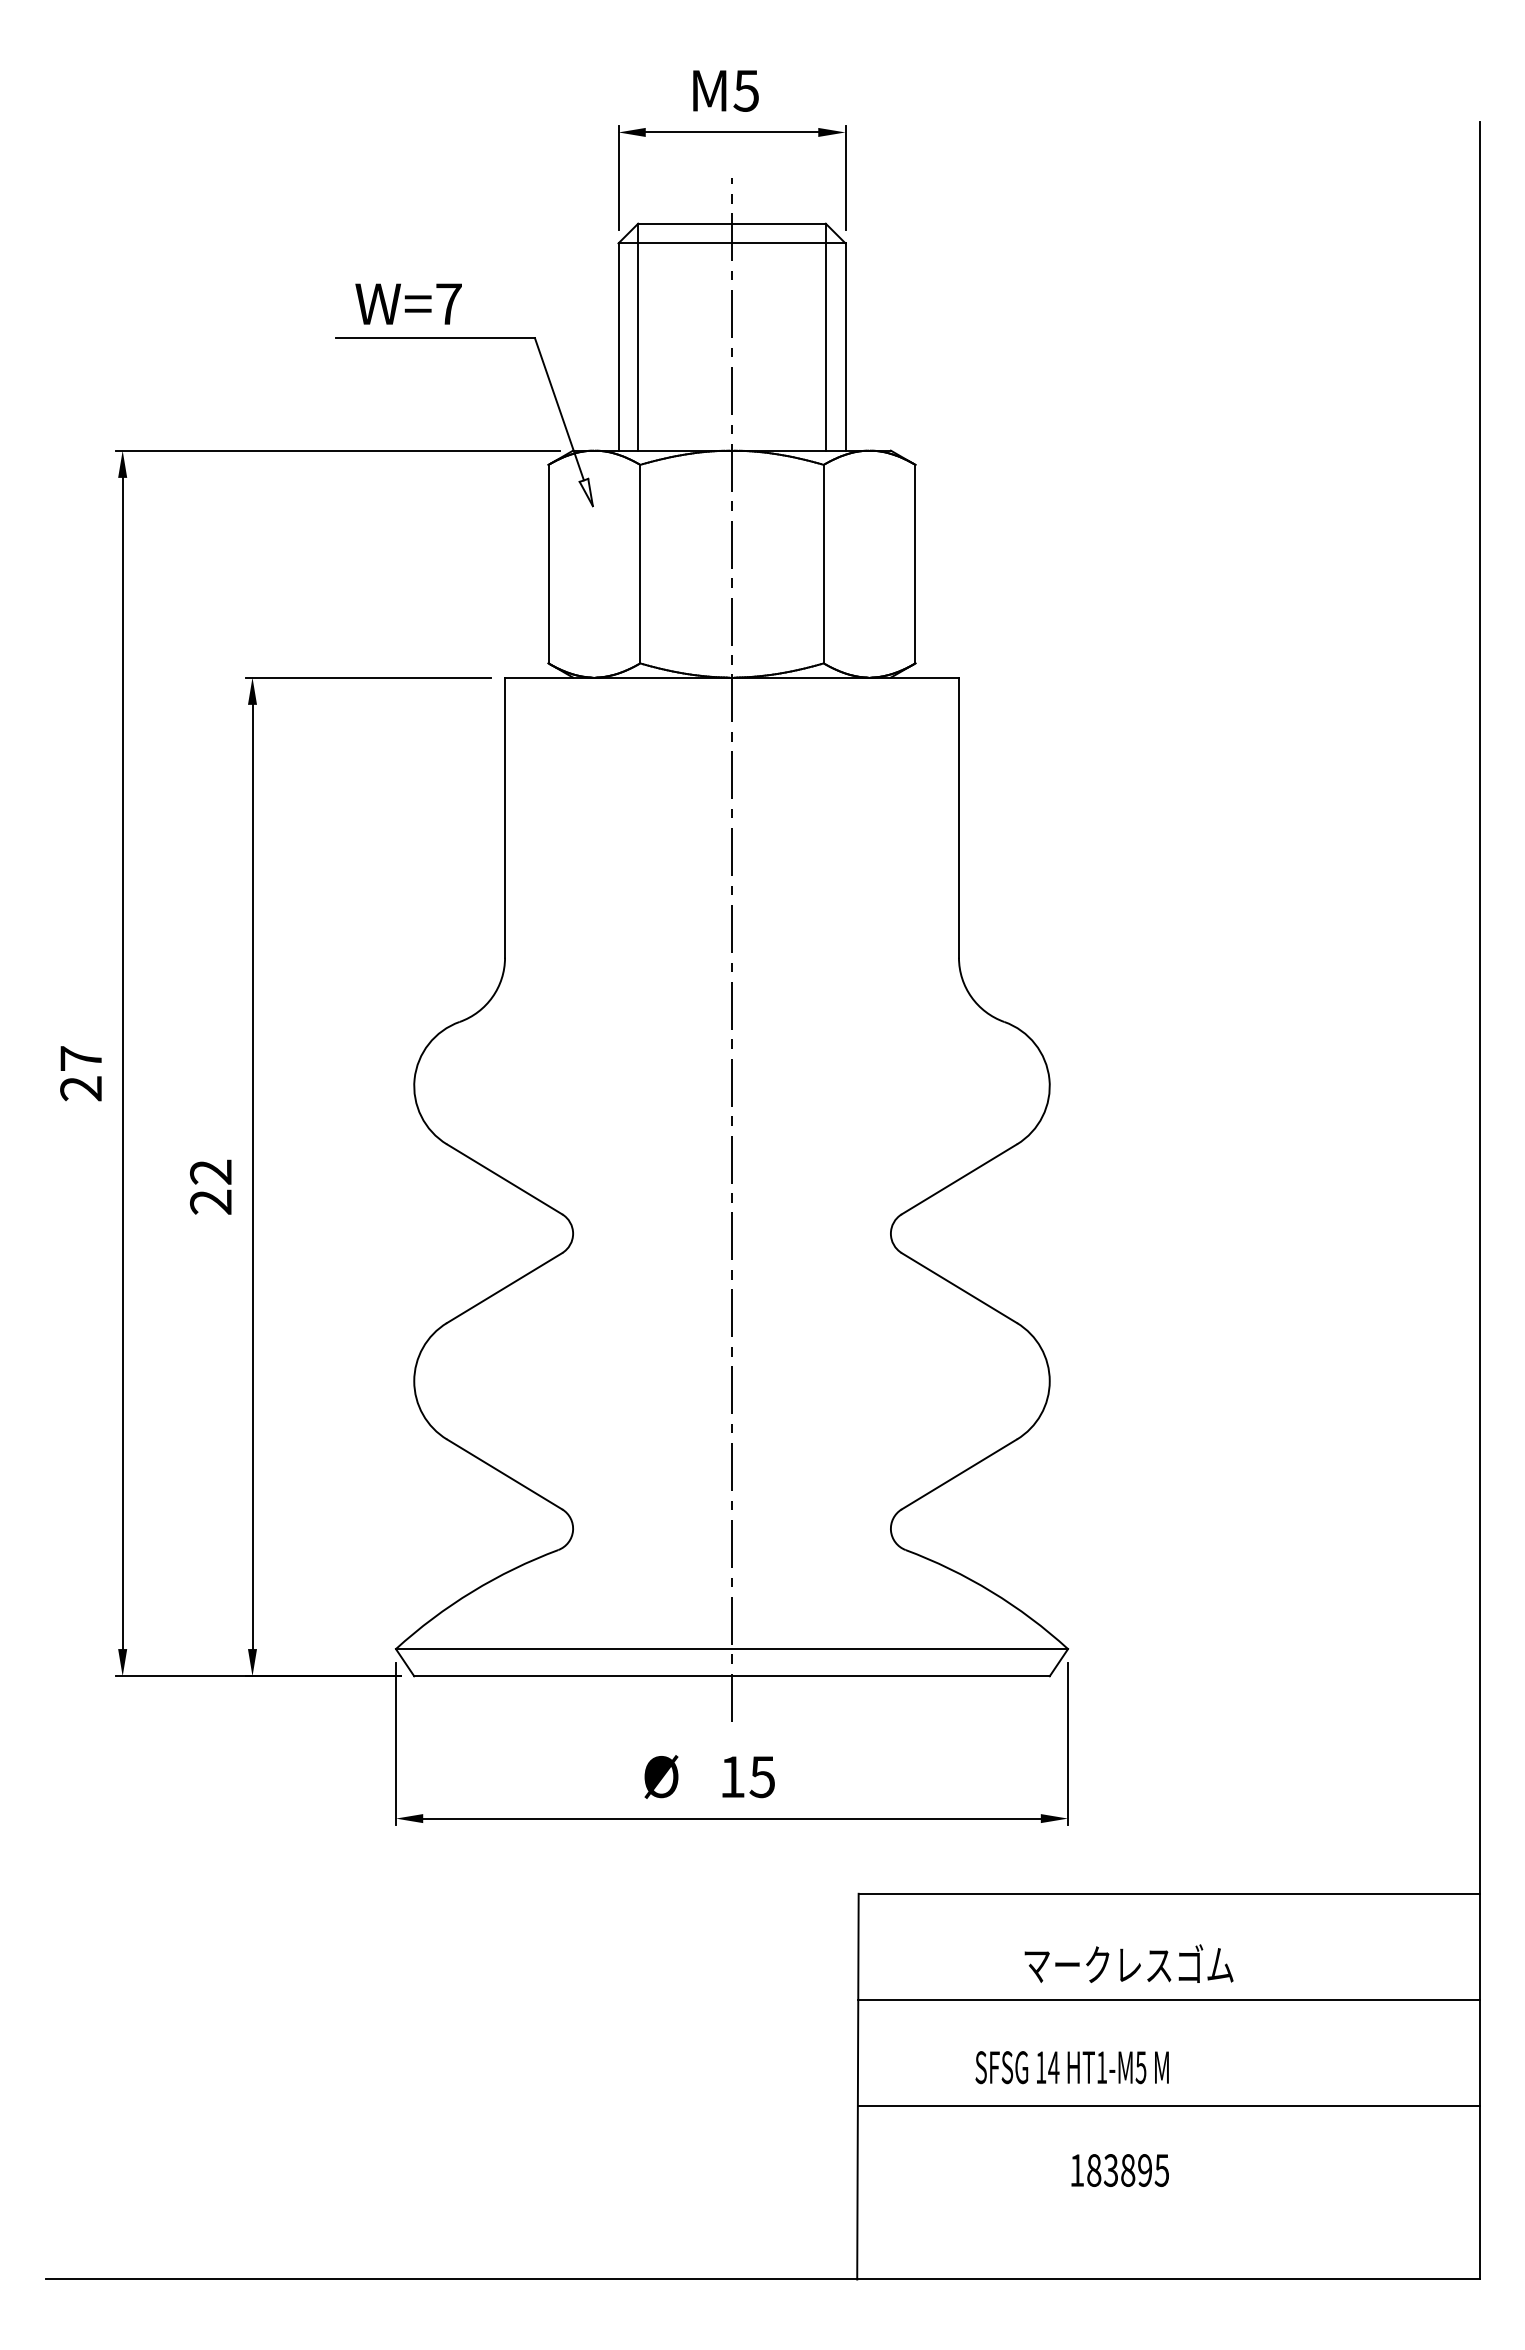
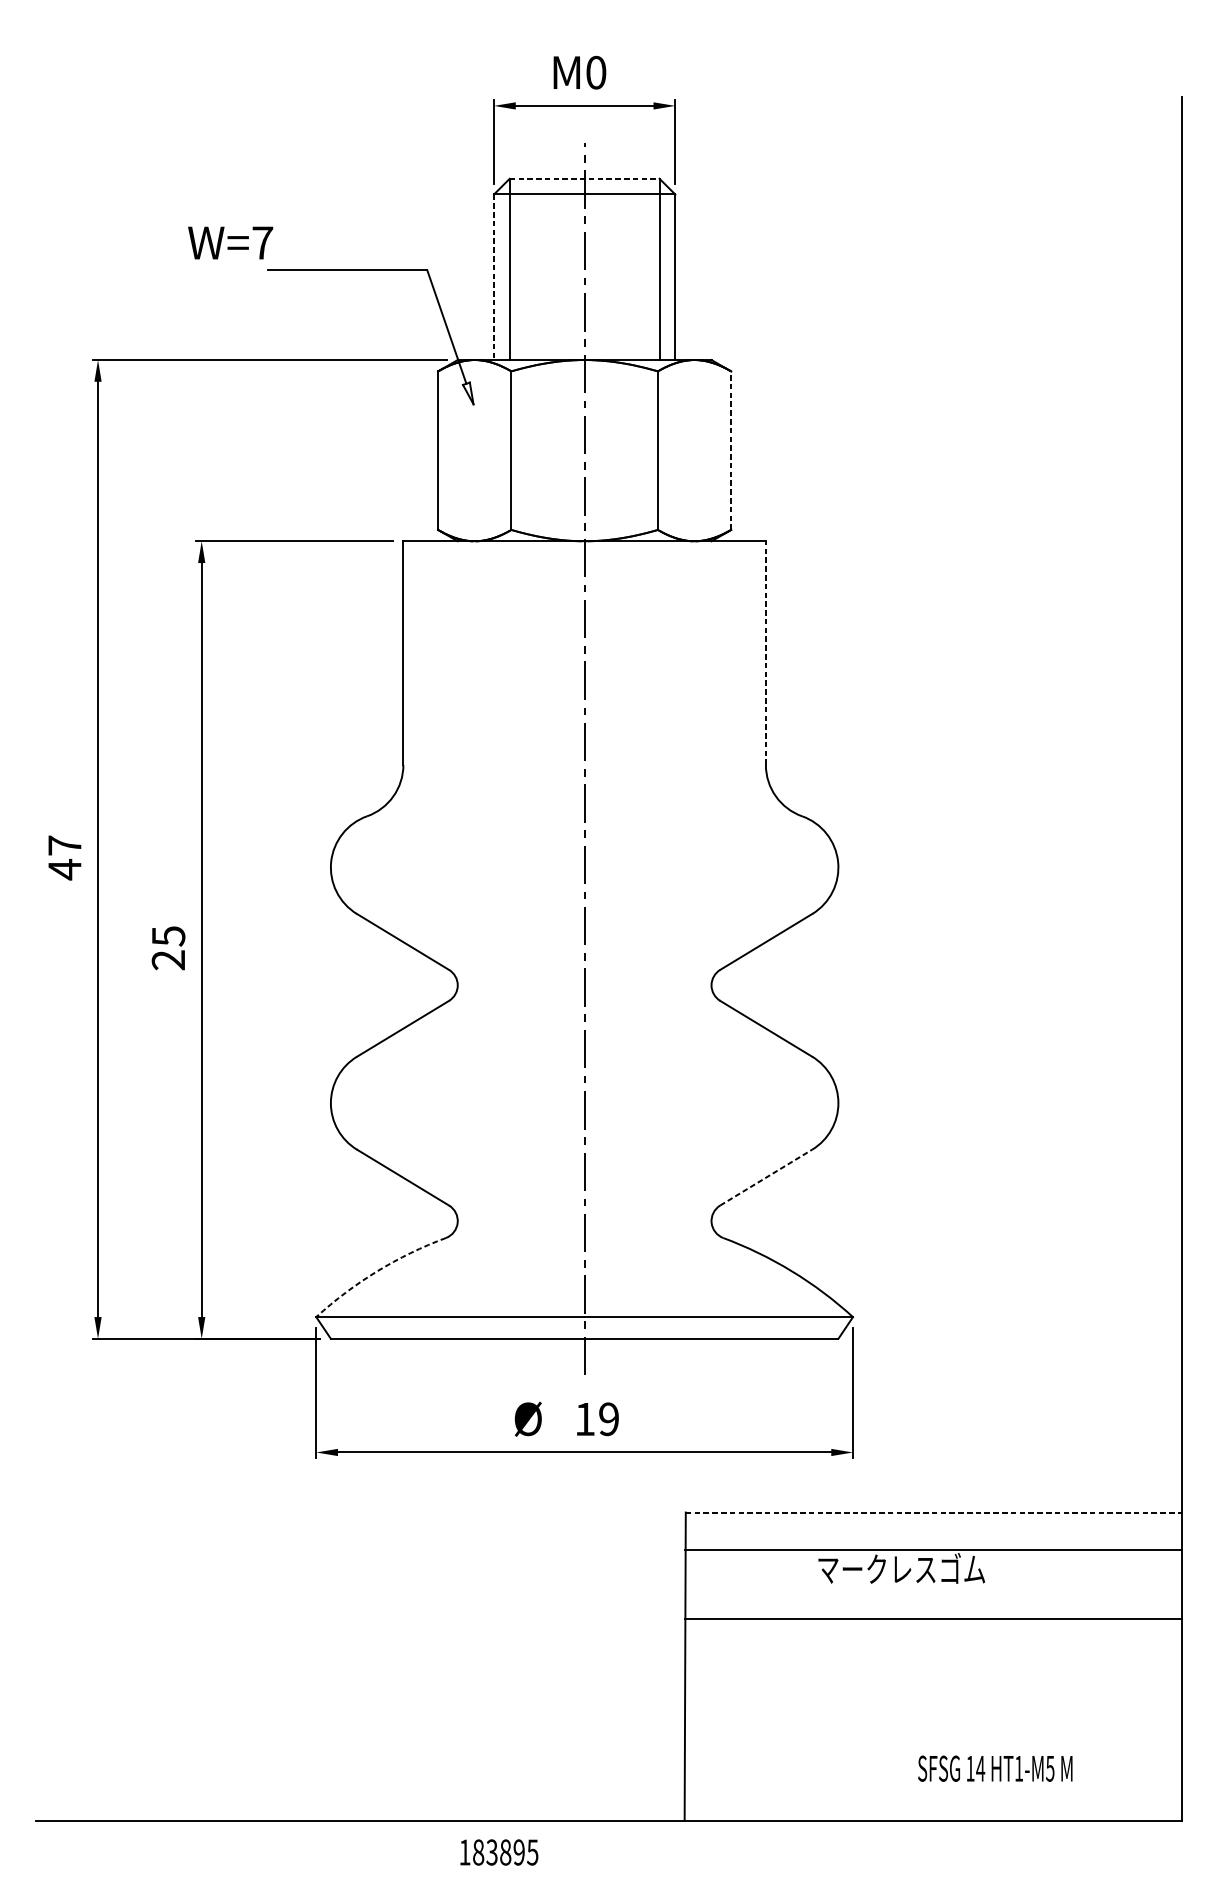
text: (745, 90) -> (595, 72), M5 -> M0
line: (732, 223) -> (585, 178), solid -> dashed
text: (408, 303) -> (230, 242), moved
line: (618, 347) -> (494, 277), solid -> dashed
line: (915, 563) -> (731, 450), solid -> dashed
line: (958, 817) -> (765, 653), solid -> dashed
text: (80, 1088) -> (64, 869), 27 -> 47
text: (211, 1172) -> (168, 936), 22 -> 25
line: (959, 1474) -> (766, 1177), solid -> dashed
arc: (472, 1591) -> (377, 1271), solid -> dashed
text: (761, 1777) -> (608, 1419), 15 -> 19
line: (1169, 1893) -> (934, 1512), solid -> dashed
line: (1168, 1999) -> (933, 1549), moved
text: (1071, 2067) -> (994, 1768), moved
line: (1168, 2105) -> (933, 1619), moved
text: (1119, 2170) -> (498, 1852), moved

